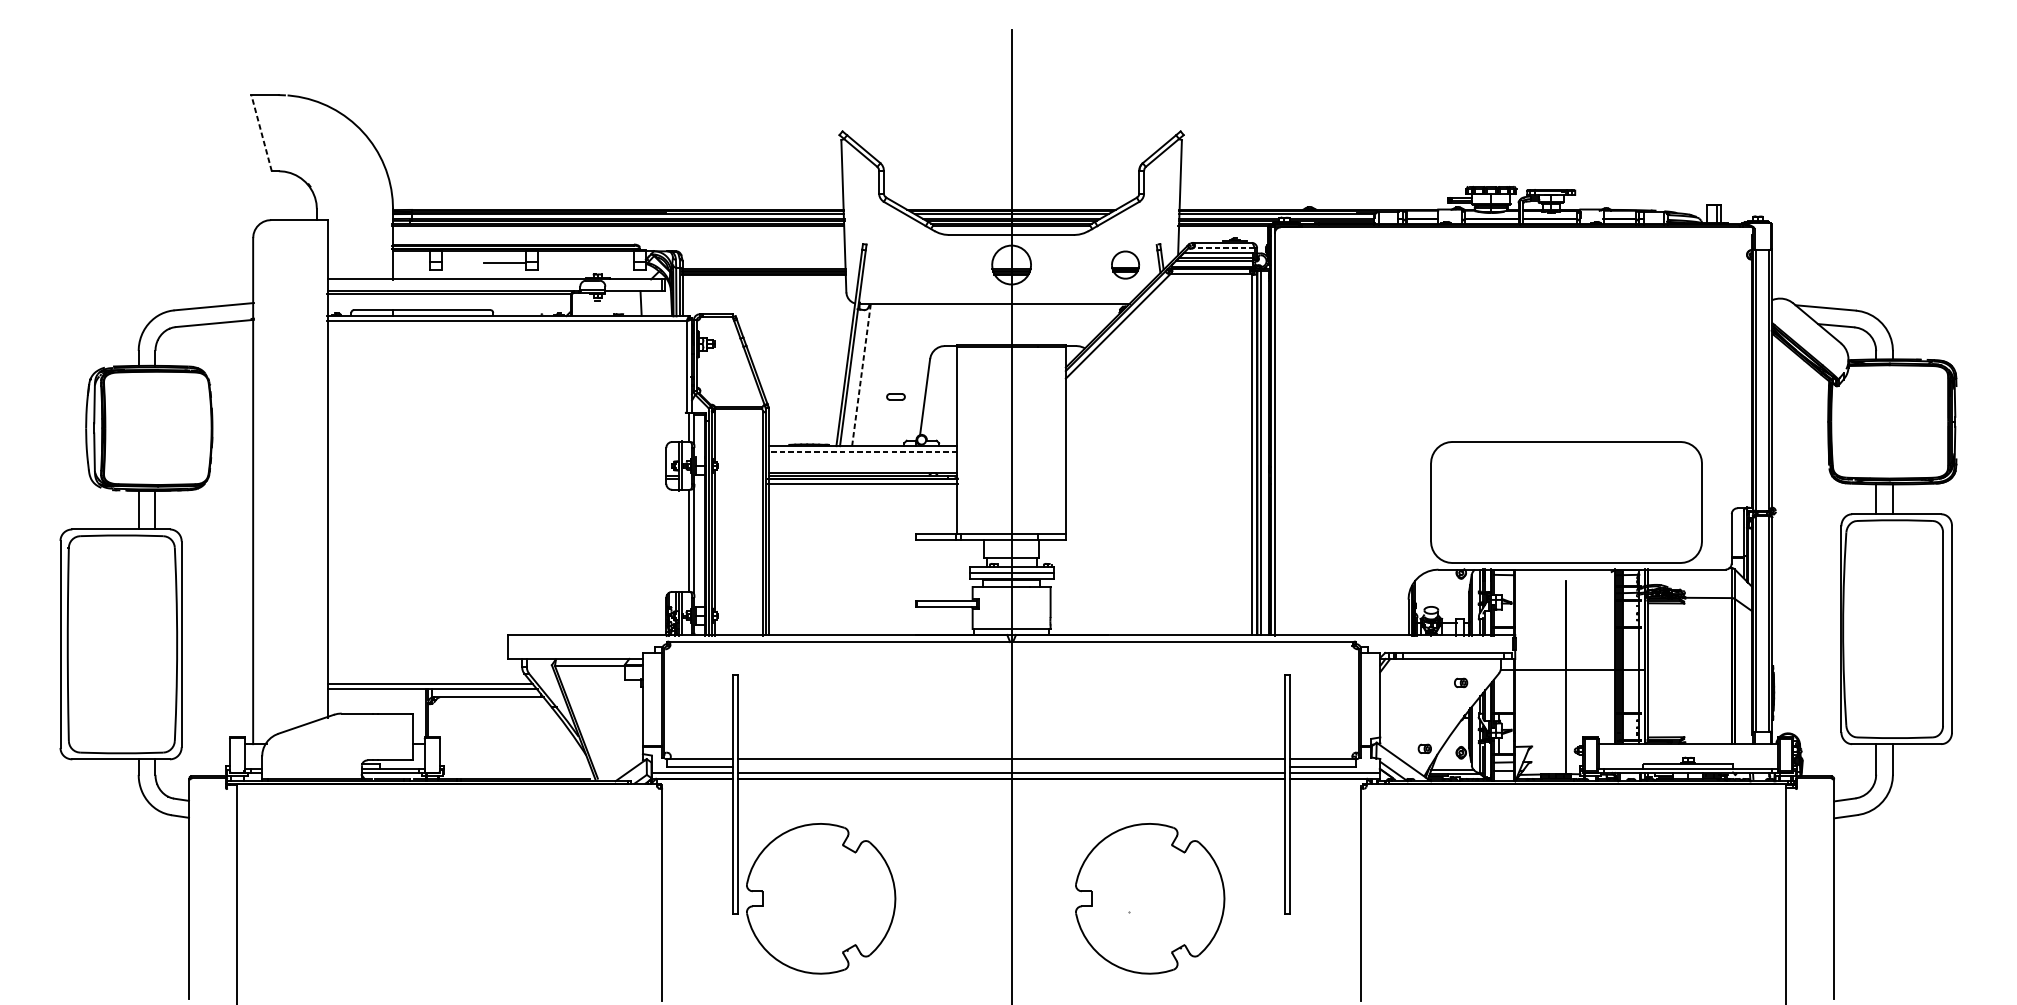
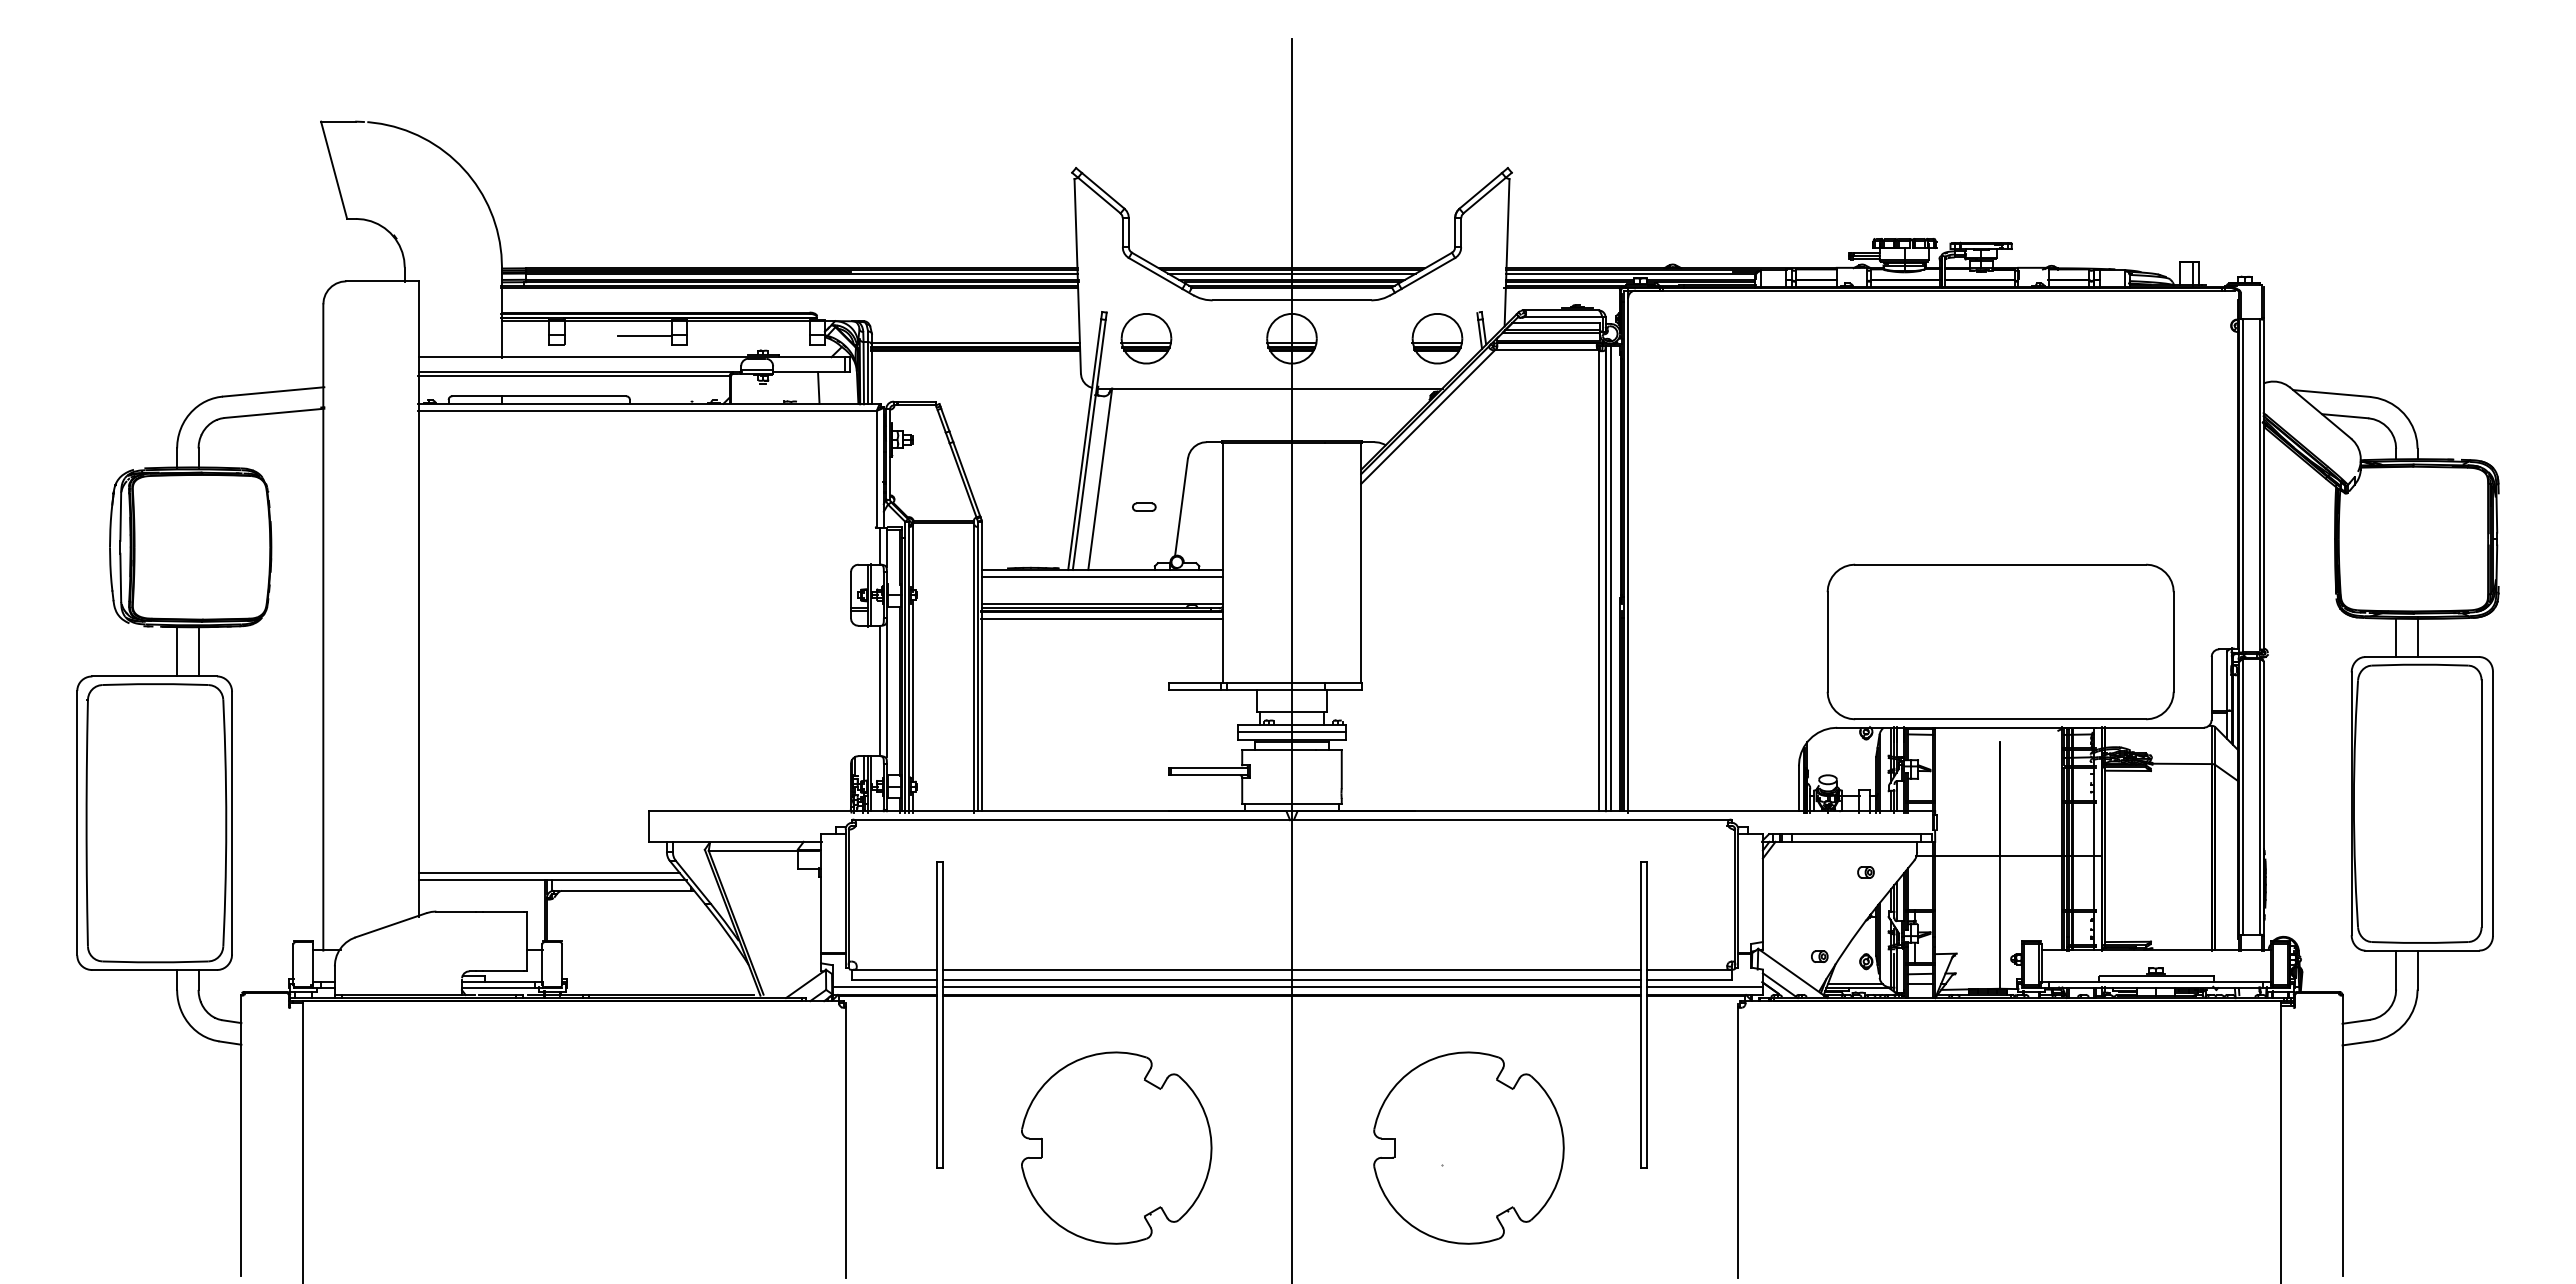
line: (261, 132) -> (333, 169), dashed -> solid
line: (1223, 248) -> (1562, 317), dashed -> solid
part: (897, 264) -> (1146, 338), added
part: (1125, 264) -> (1437, 338), size x1.43
line: (861, 375) -> (1100, 479), dashed -> solid
line: (862, 451) -> (1101, 576), dashed -> solid
line: (1011, 767) -> (1291, 980), added
part: (820, 898) -> (1116, 1147), moved

